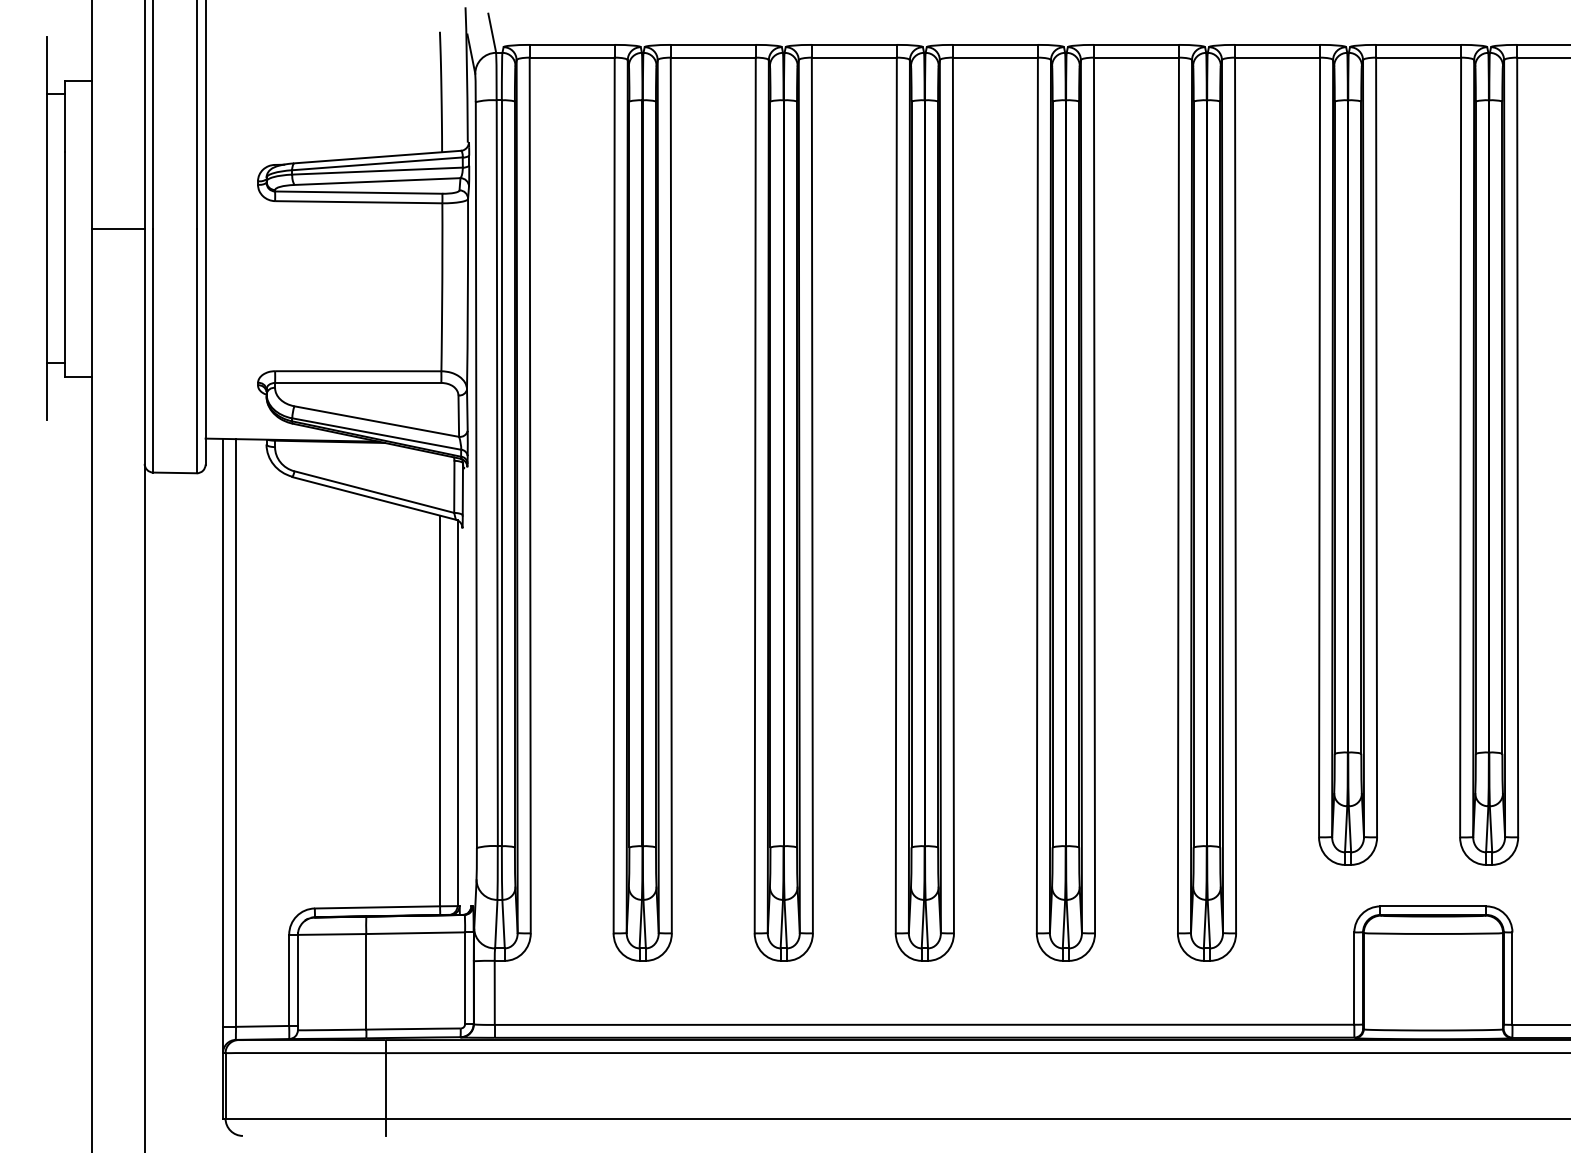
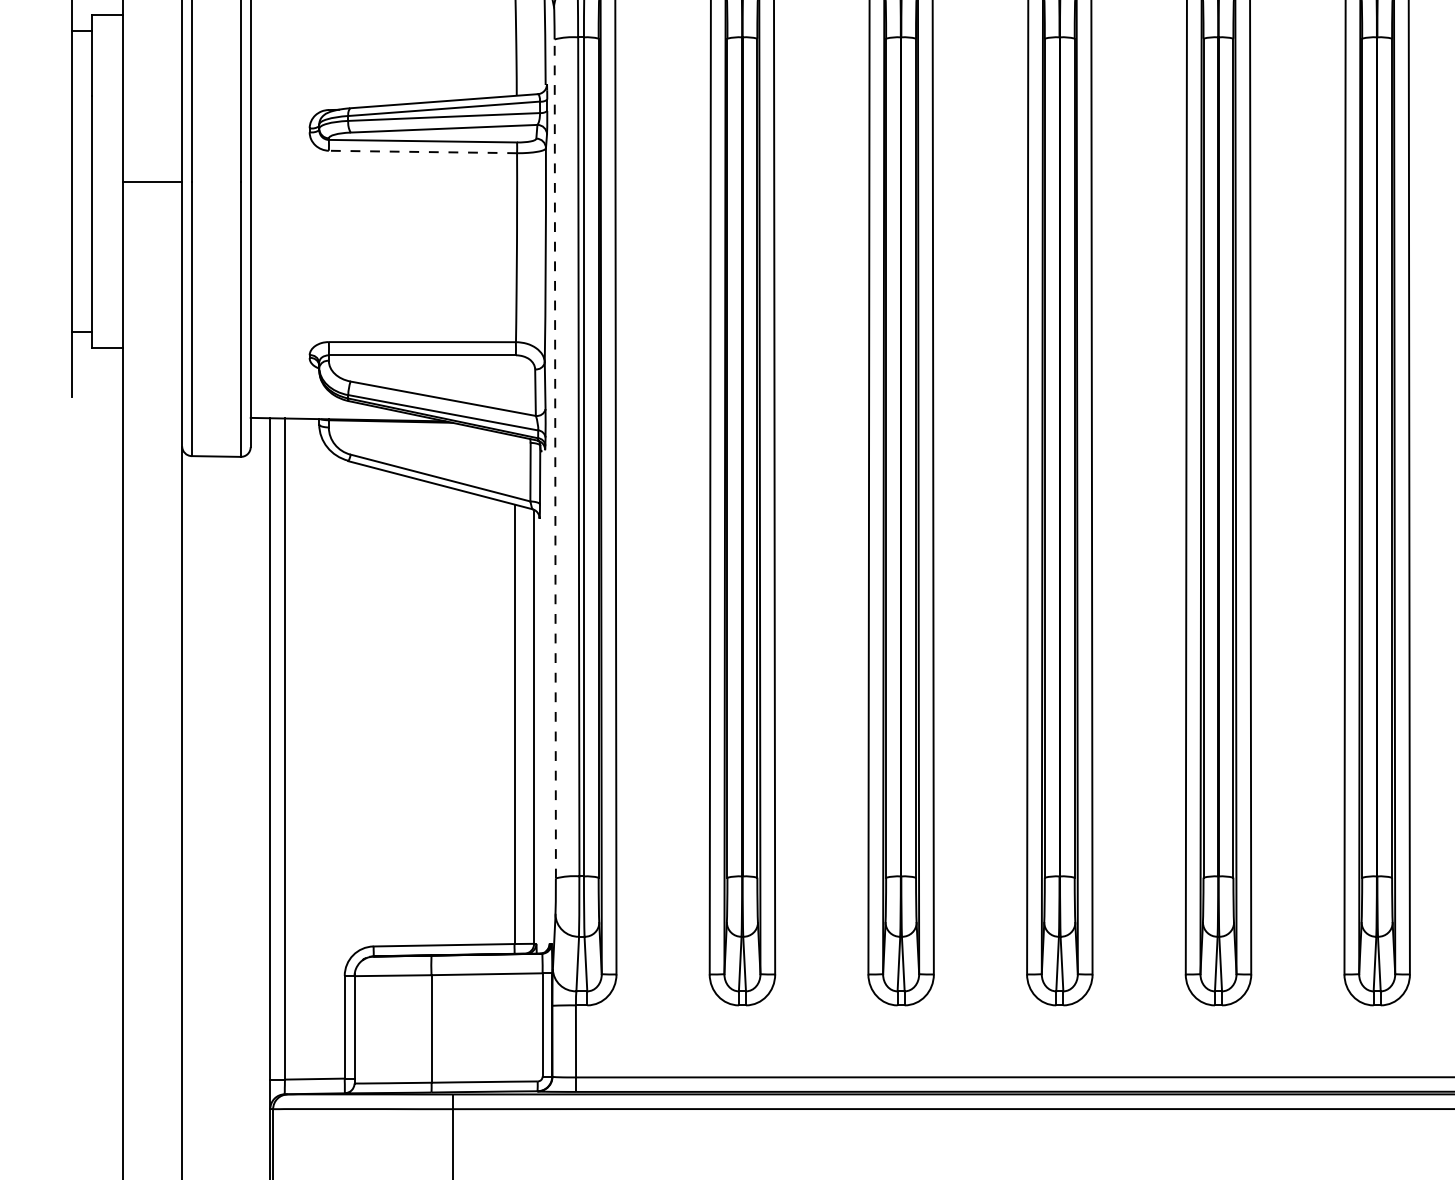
line: (358, 202) -> (422, 152), solid -> dashed
line: (476, 475) -> (555, 459), solid -> dashed

